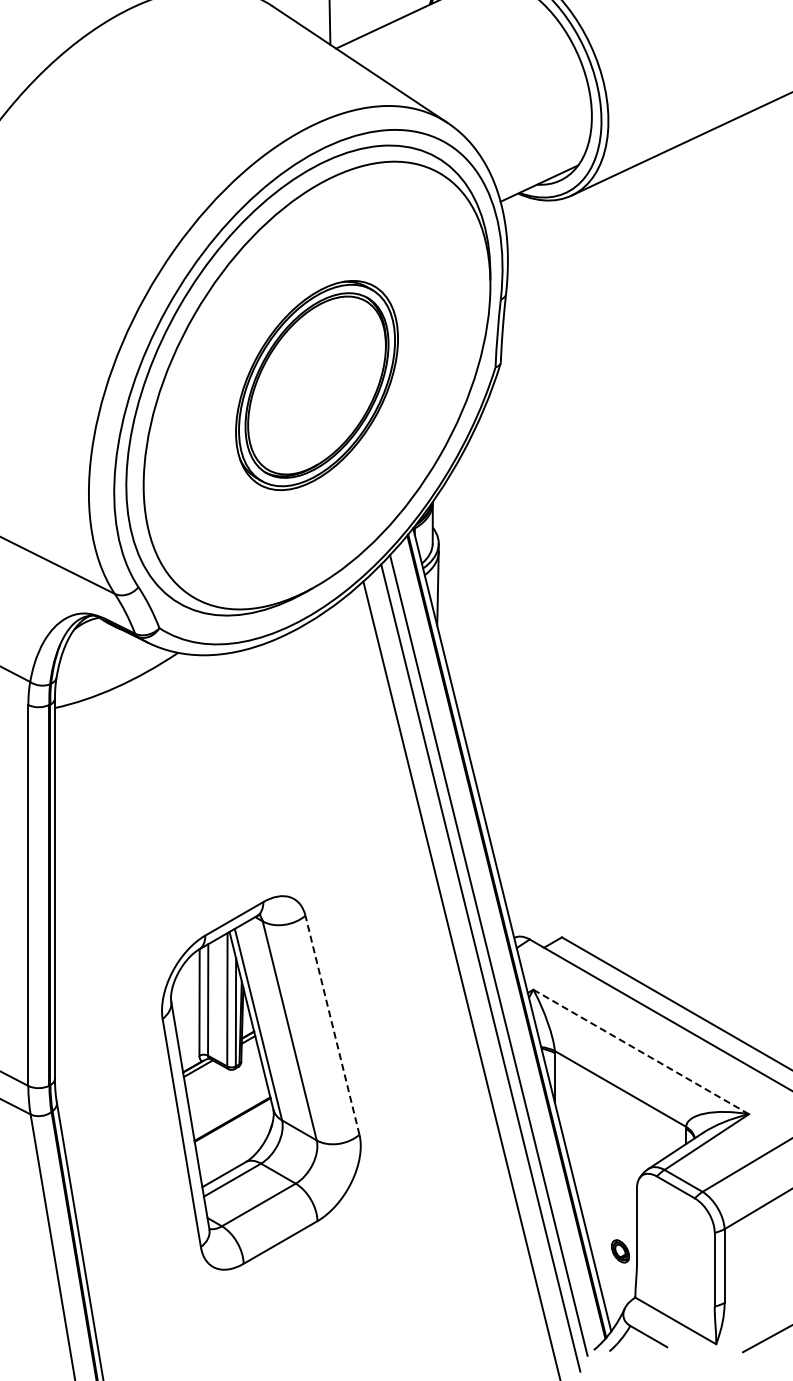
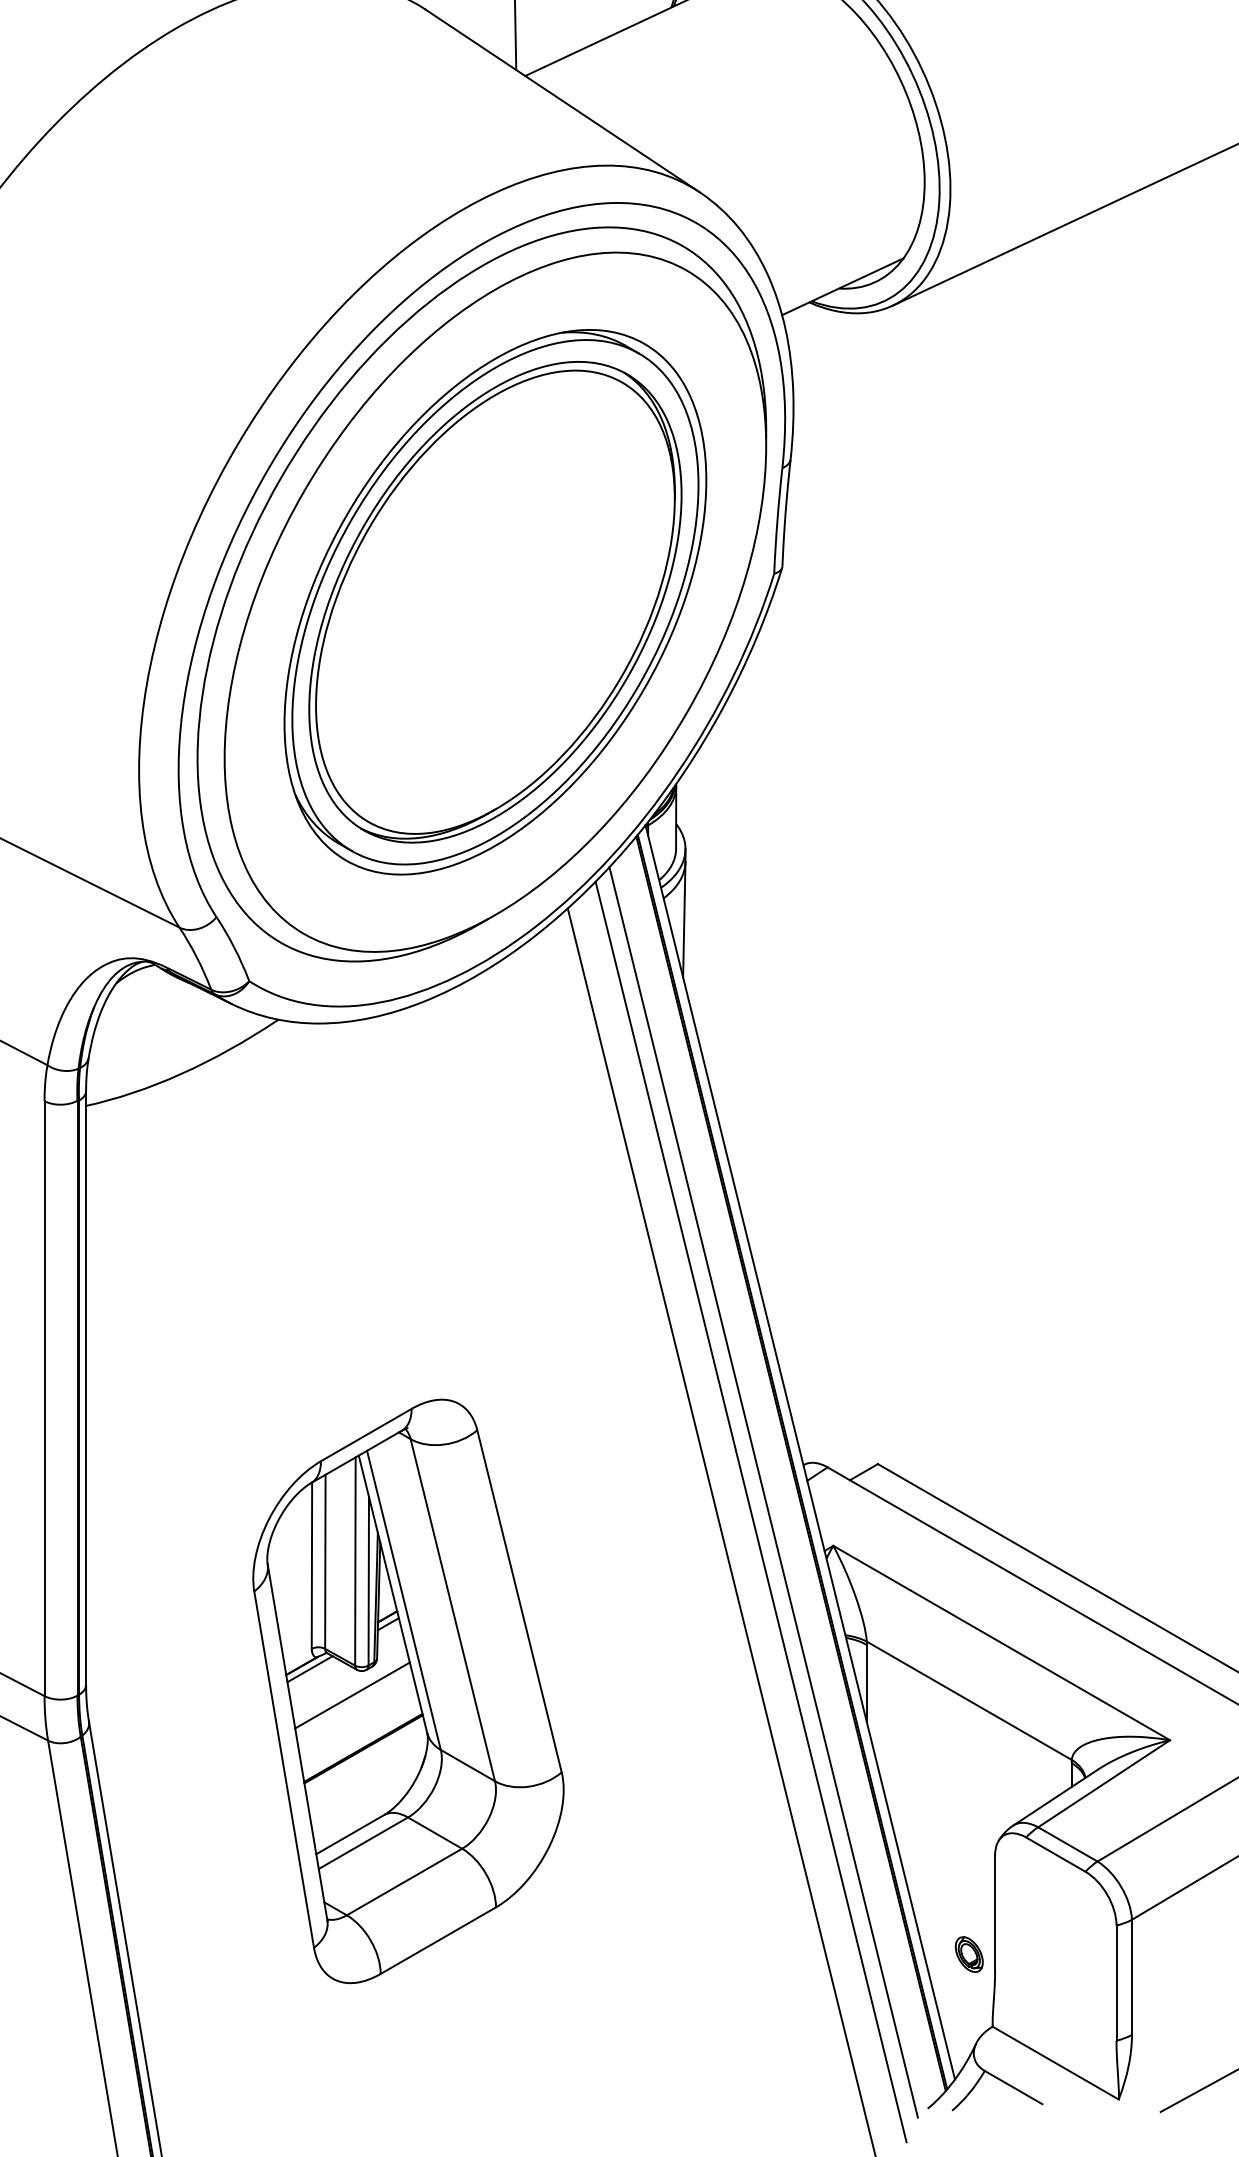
part: (316, 385) -> (494, 602), size x1.67
line: (332, 1025) -> (519, 1601), dashed -> solid
line: (640, 1051) -> (1000, 1642), dashed -> solid
line: (225, 1085) -> (352, 1695), added

